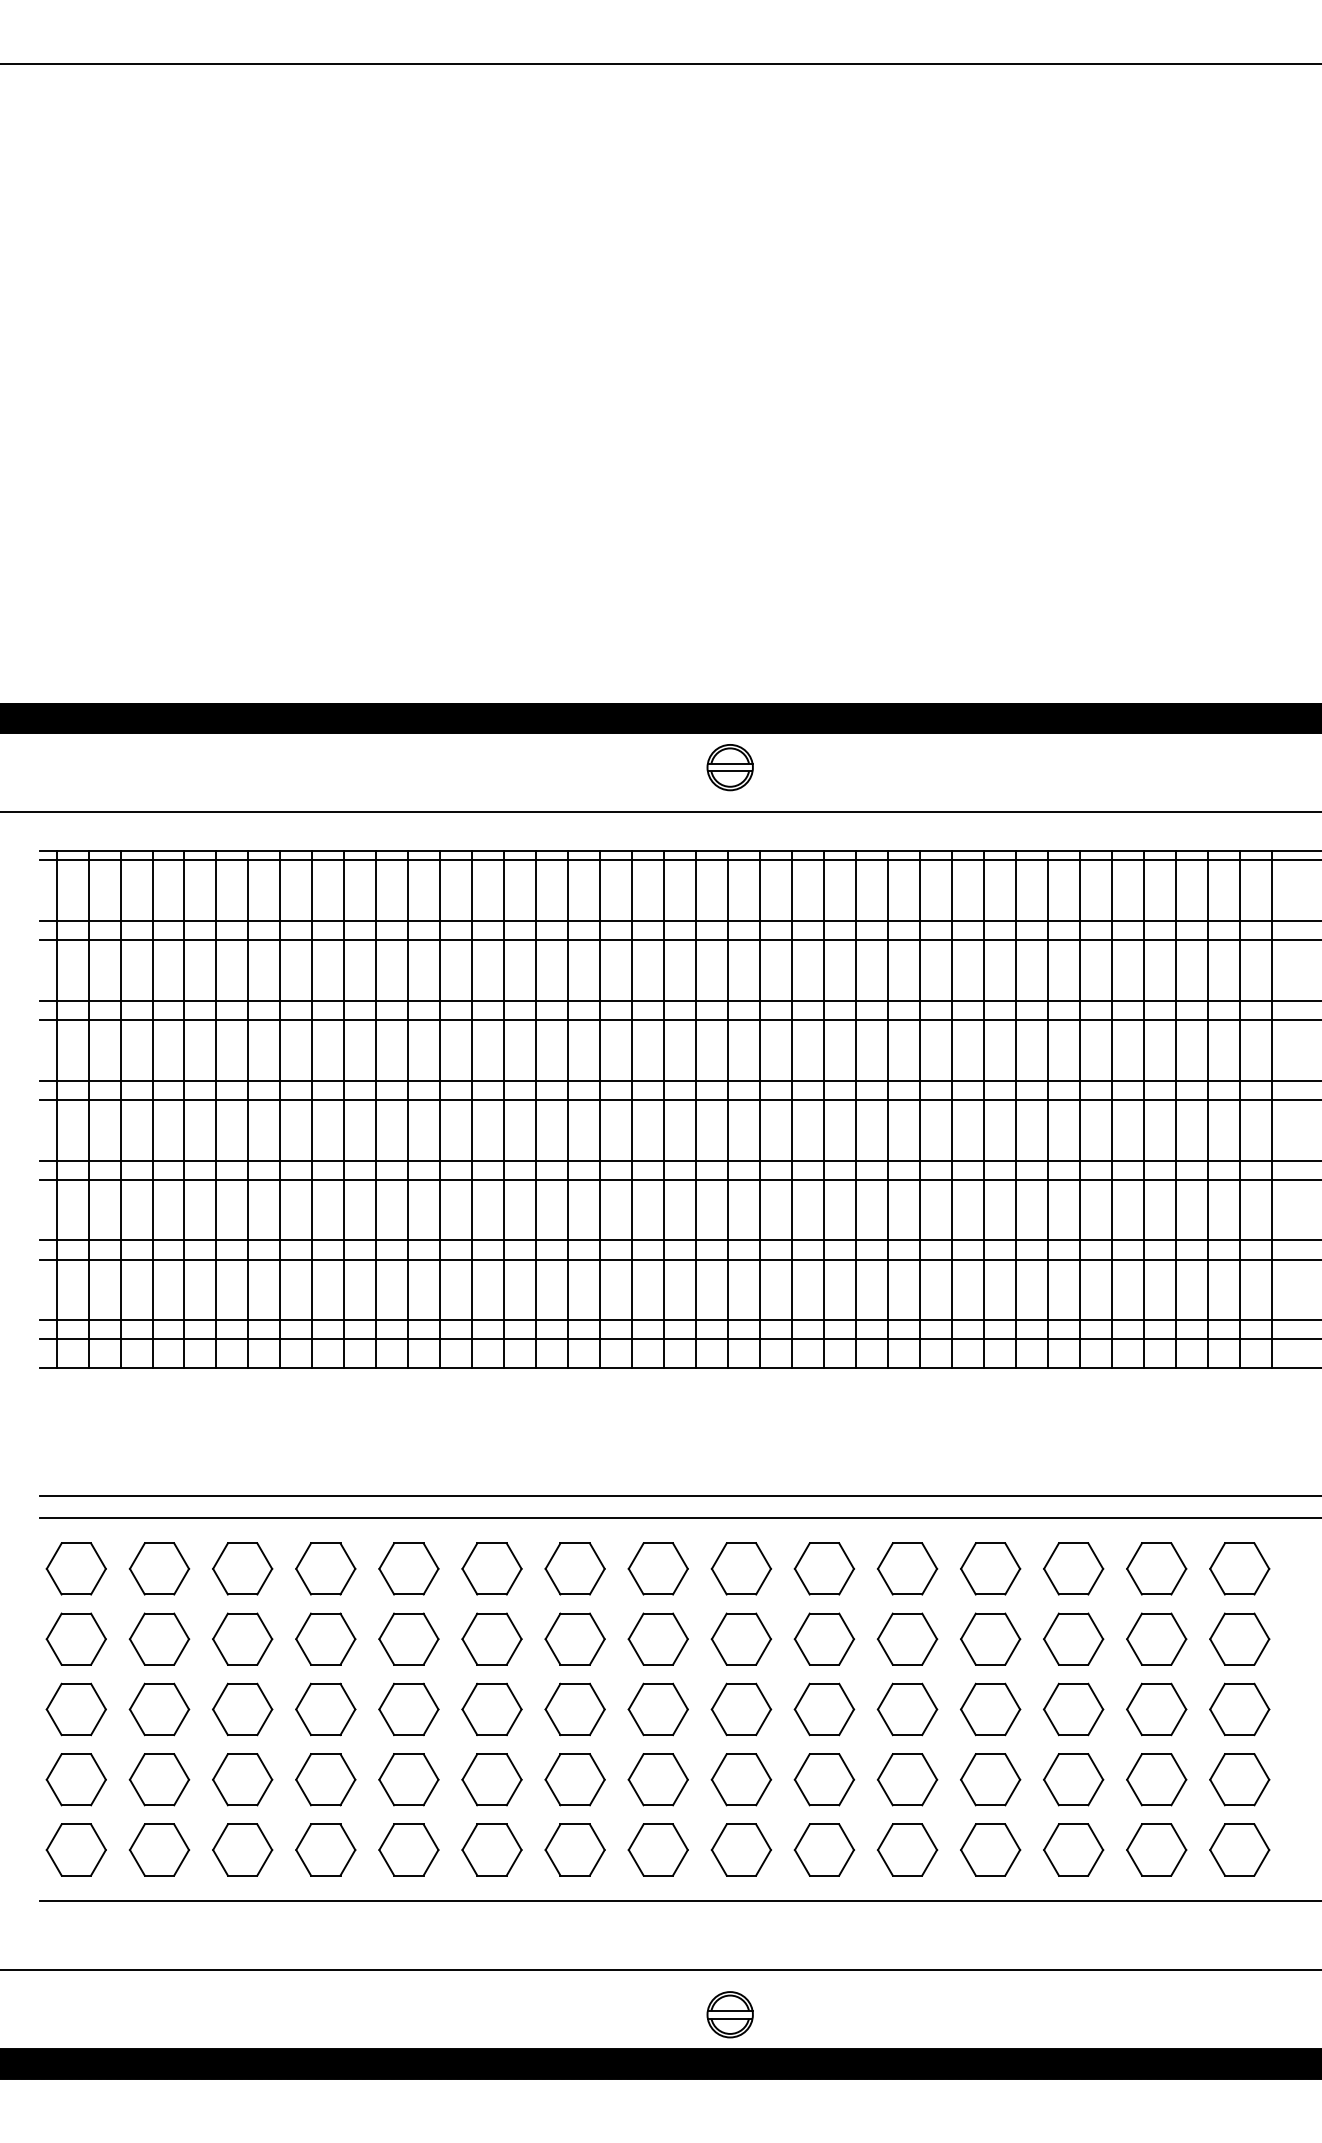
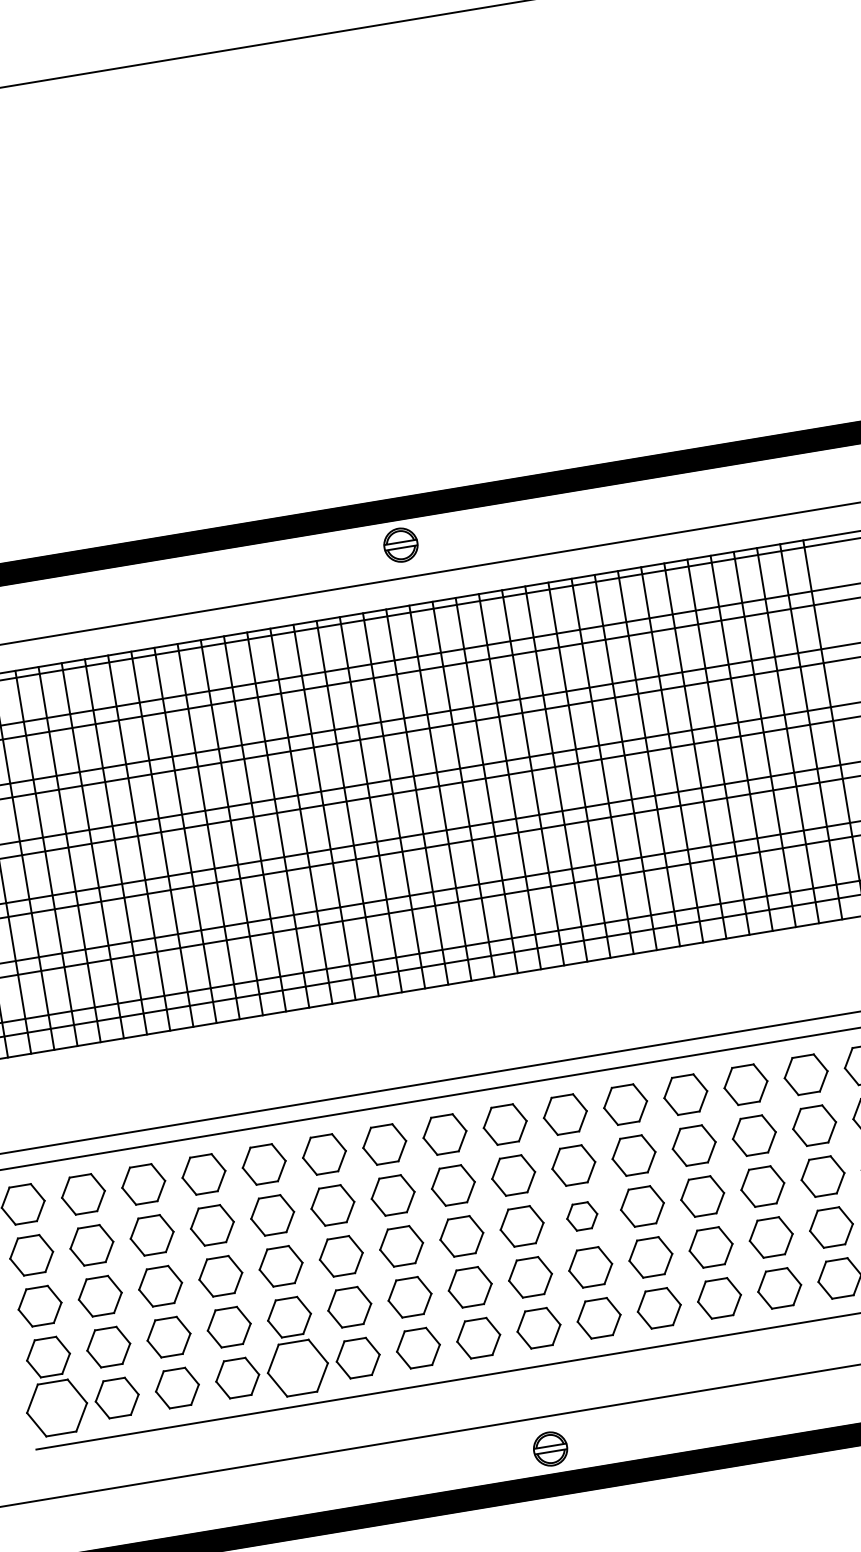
part: (824, 1709) -> (582, 1216), size x0.7
part: (75, 1849) -> (56, 1407), size x1.4
part: (408, 1849) -> (297, 1367), size x1.4

